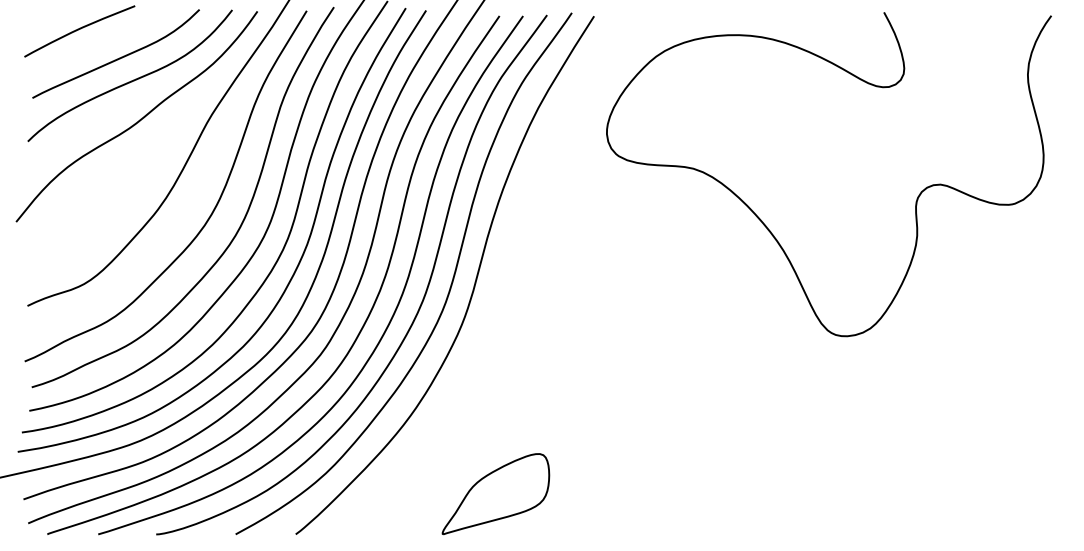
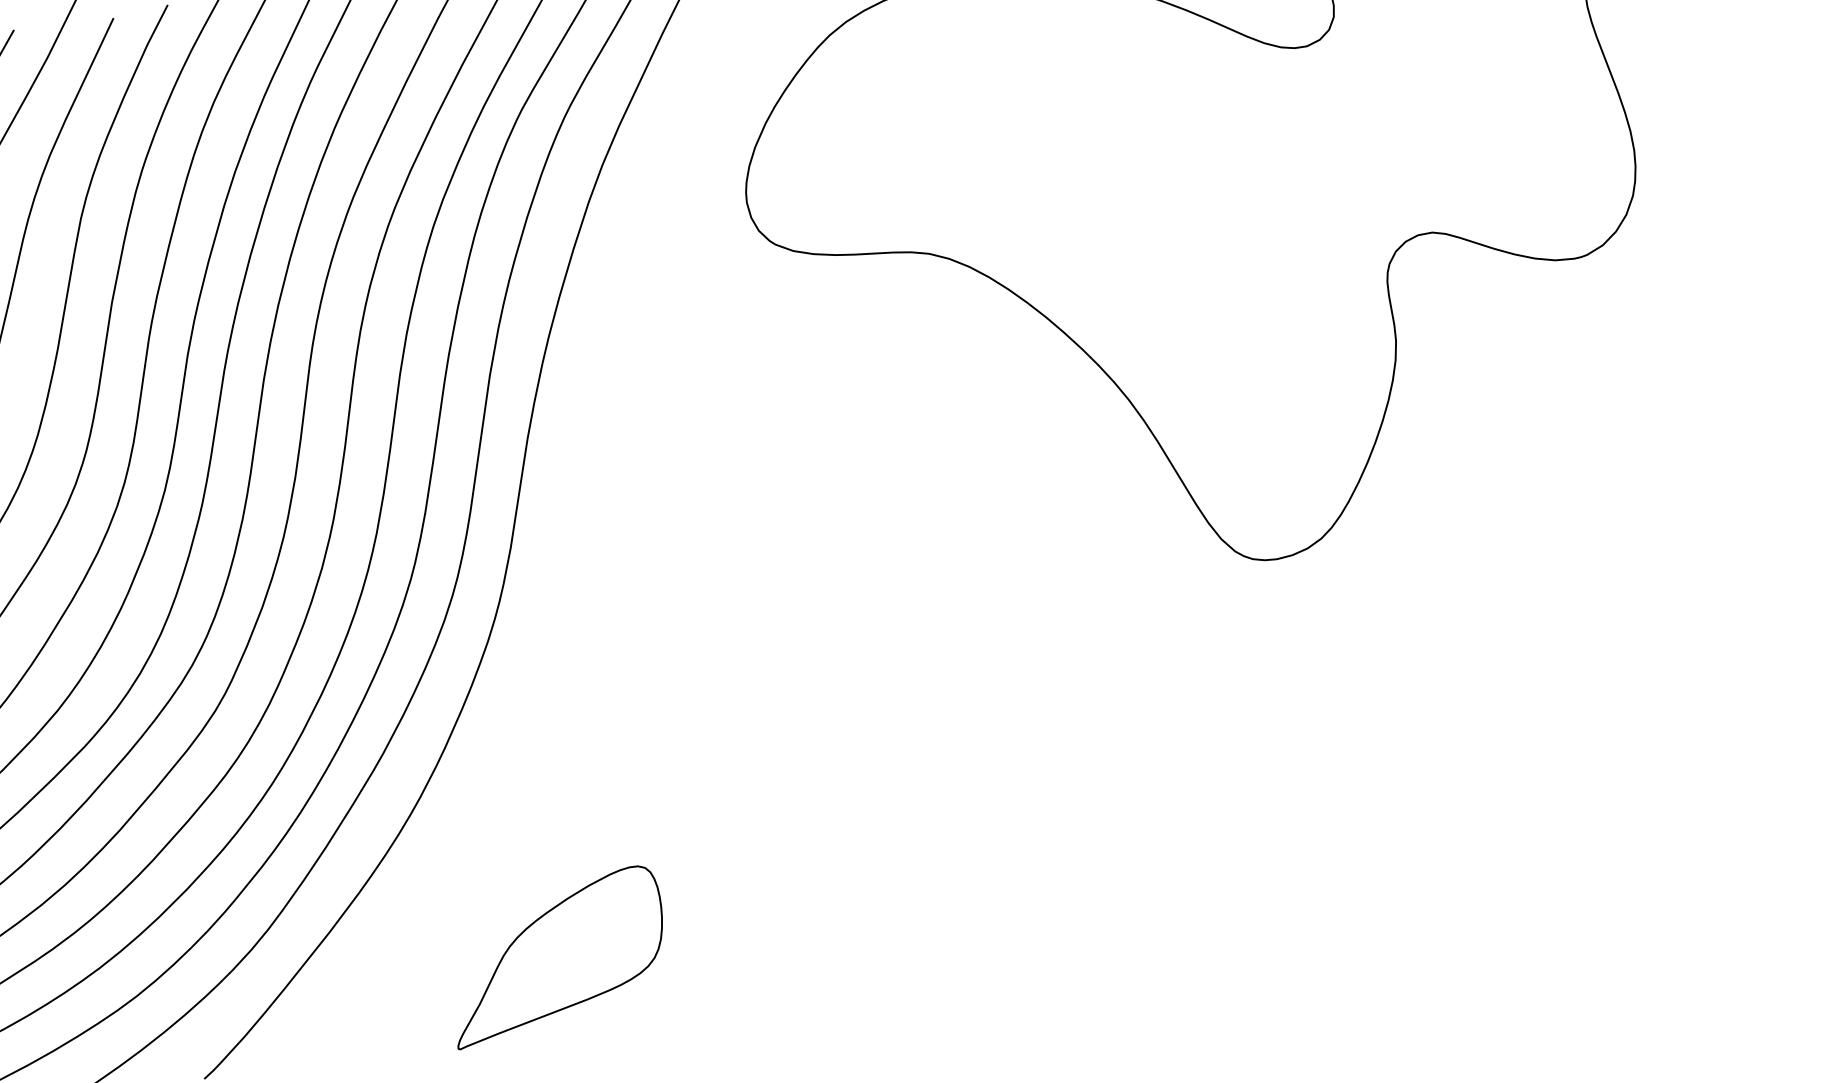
part: (495, 494) -> (556, 957), moved

